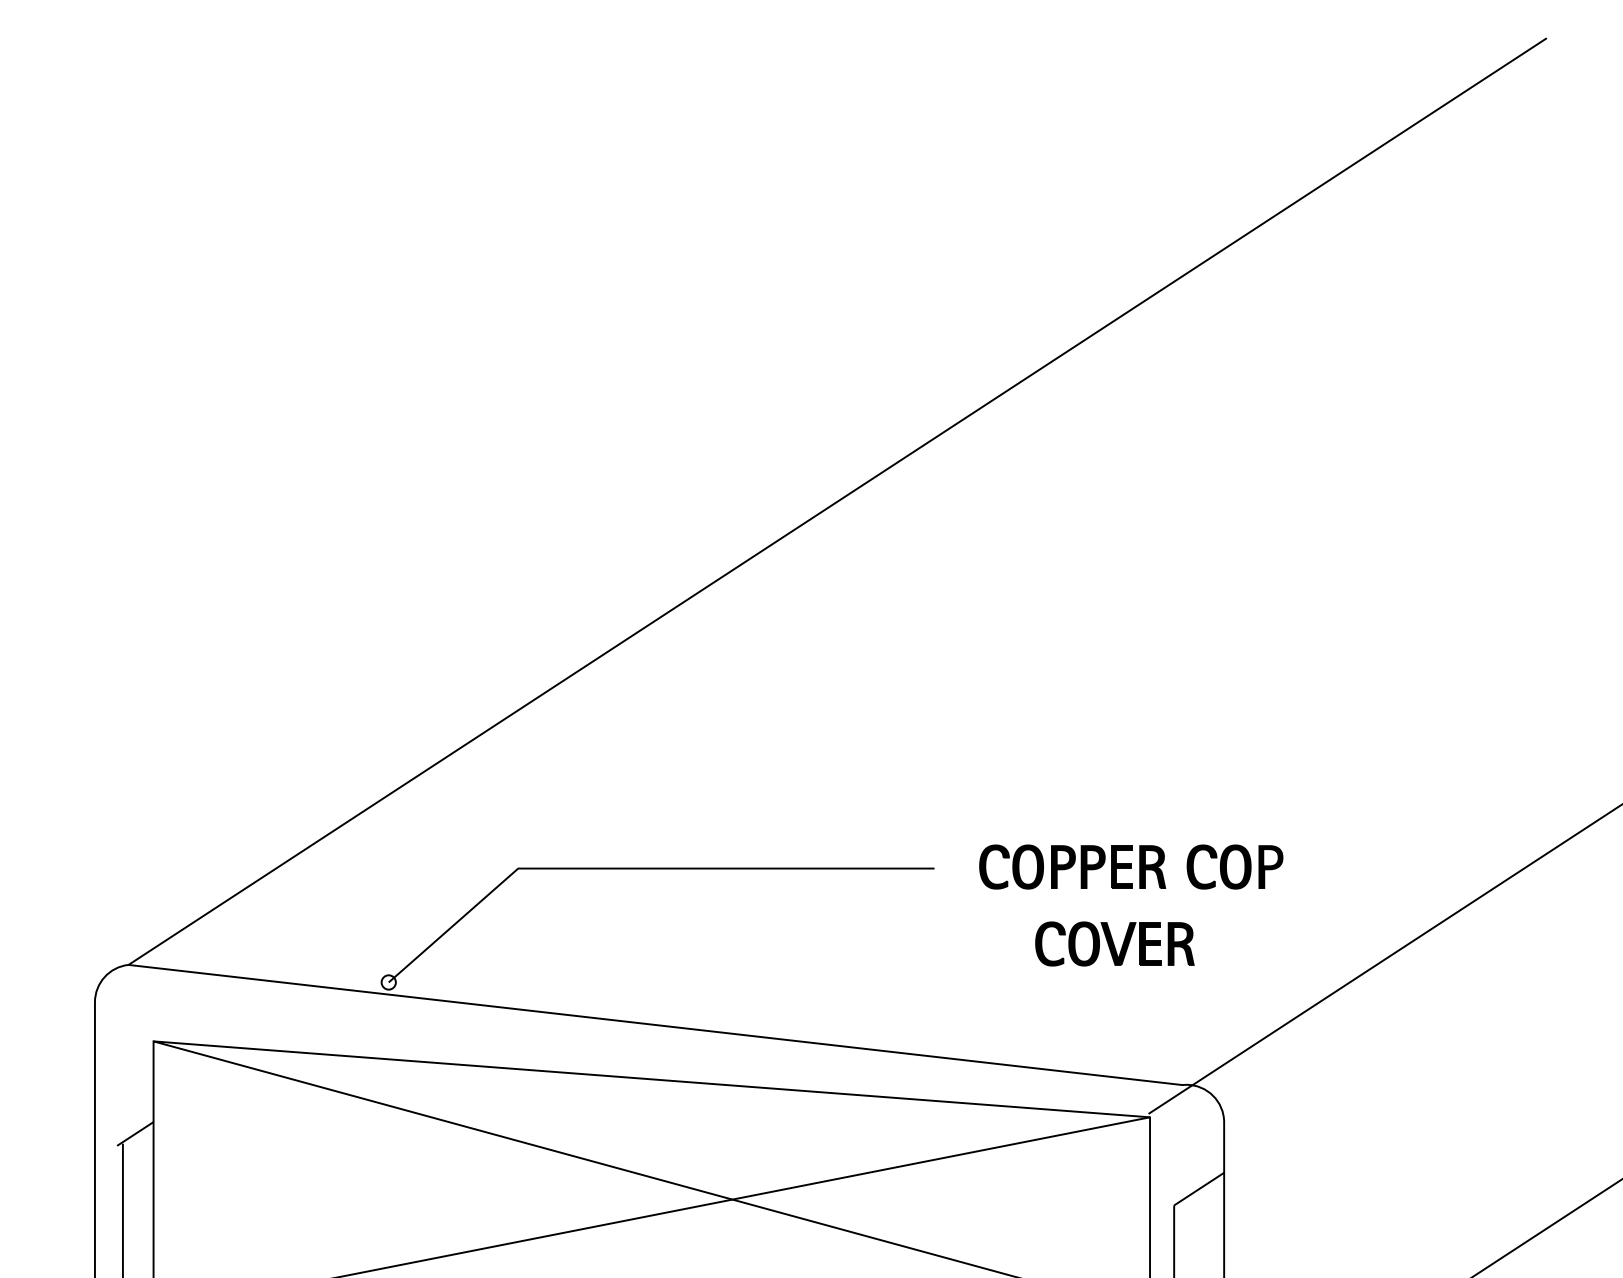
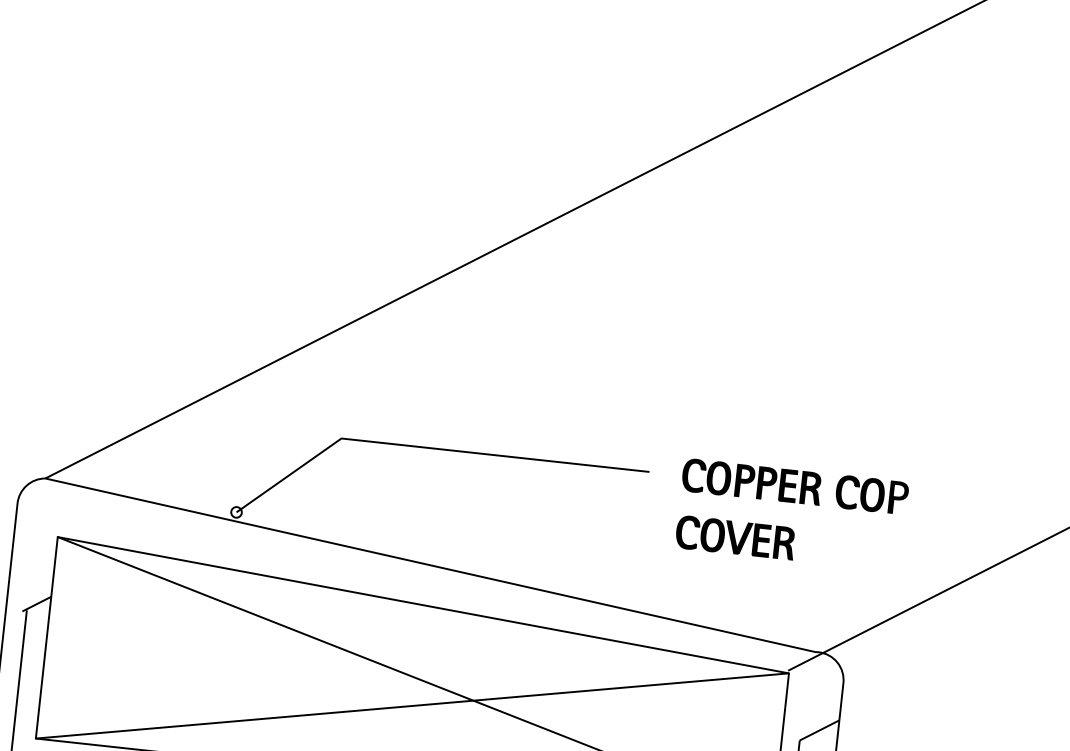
part: (1114, 943) -> (735, 537), moved

